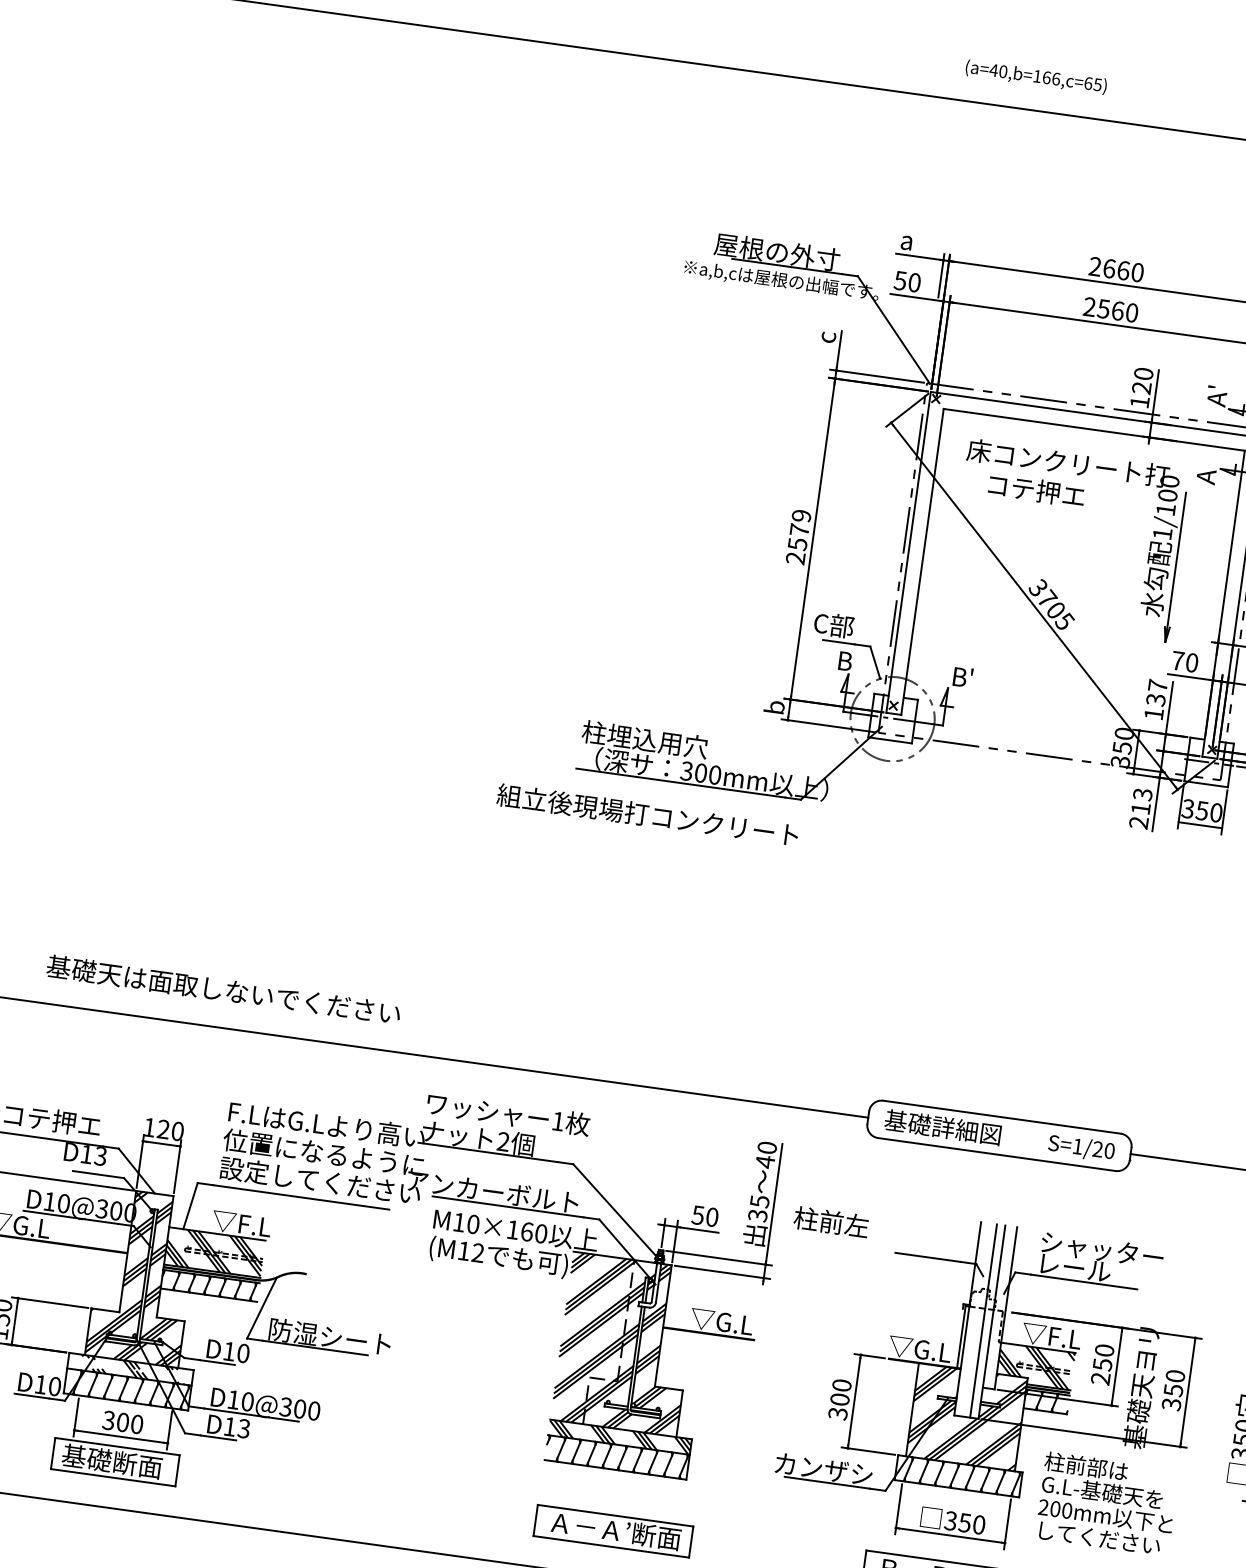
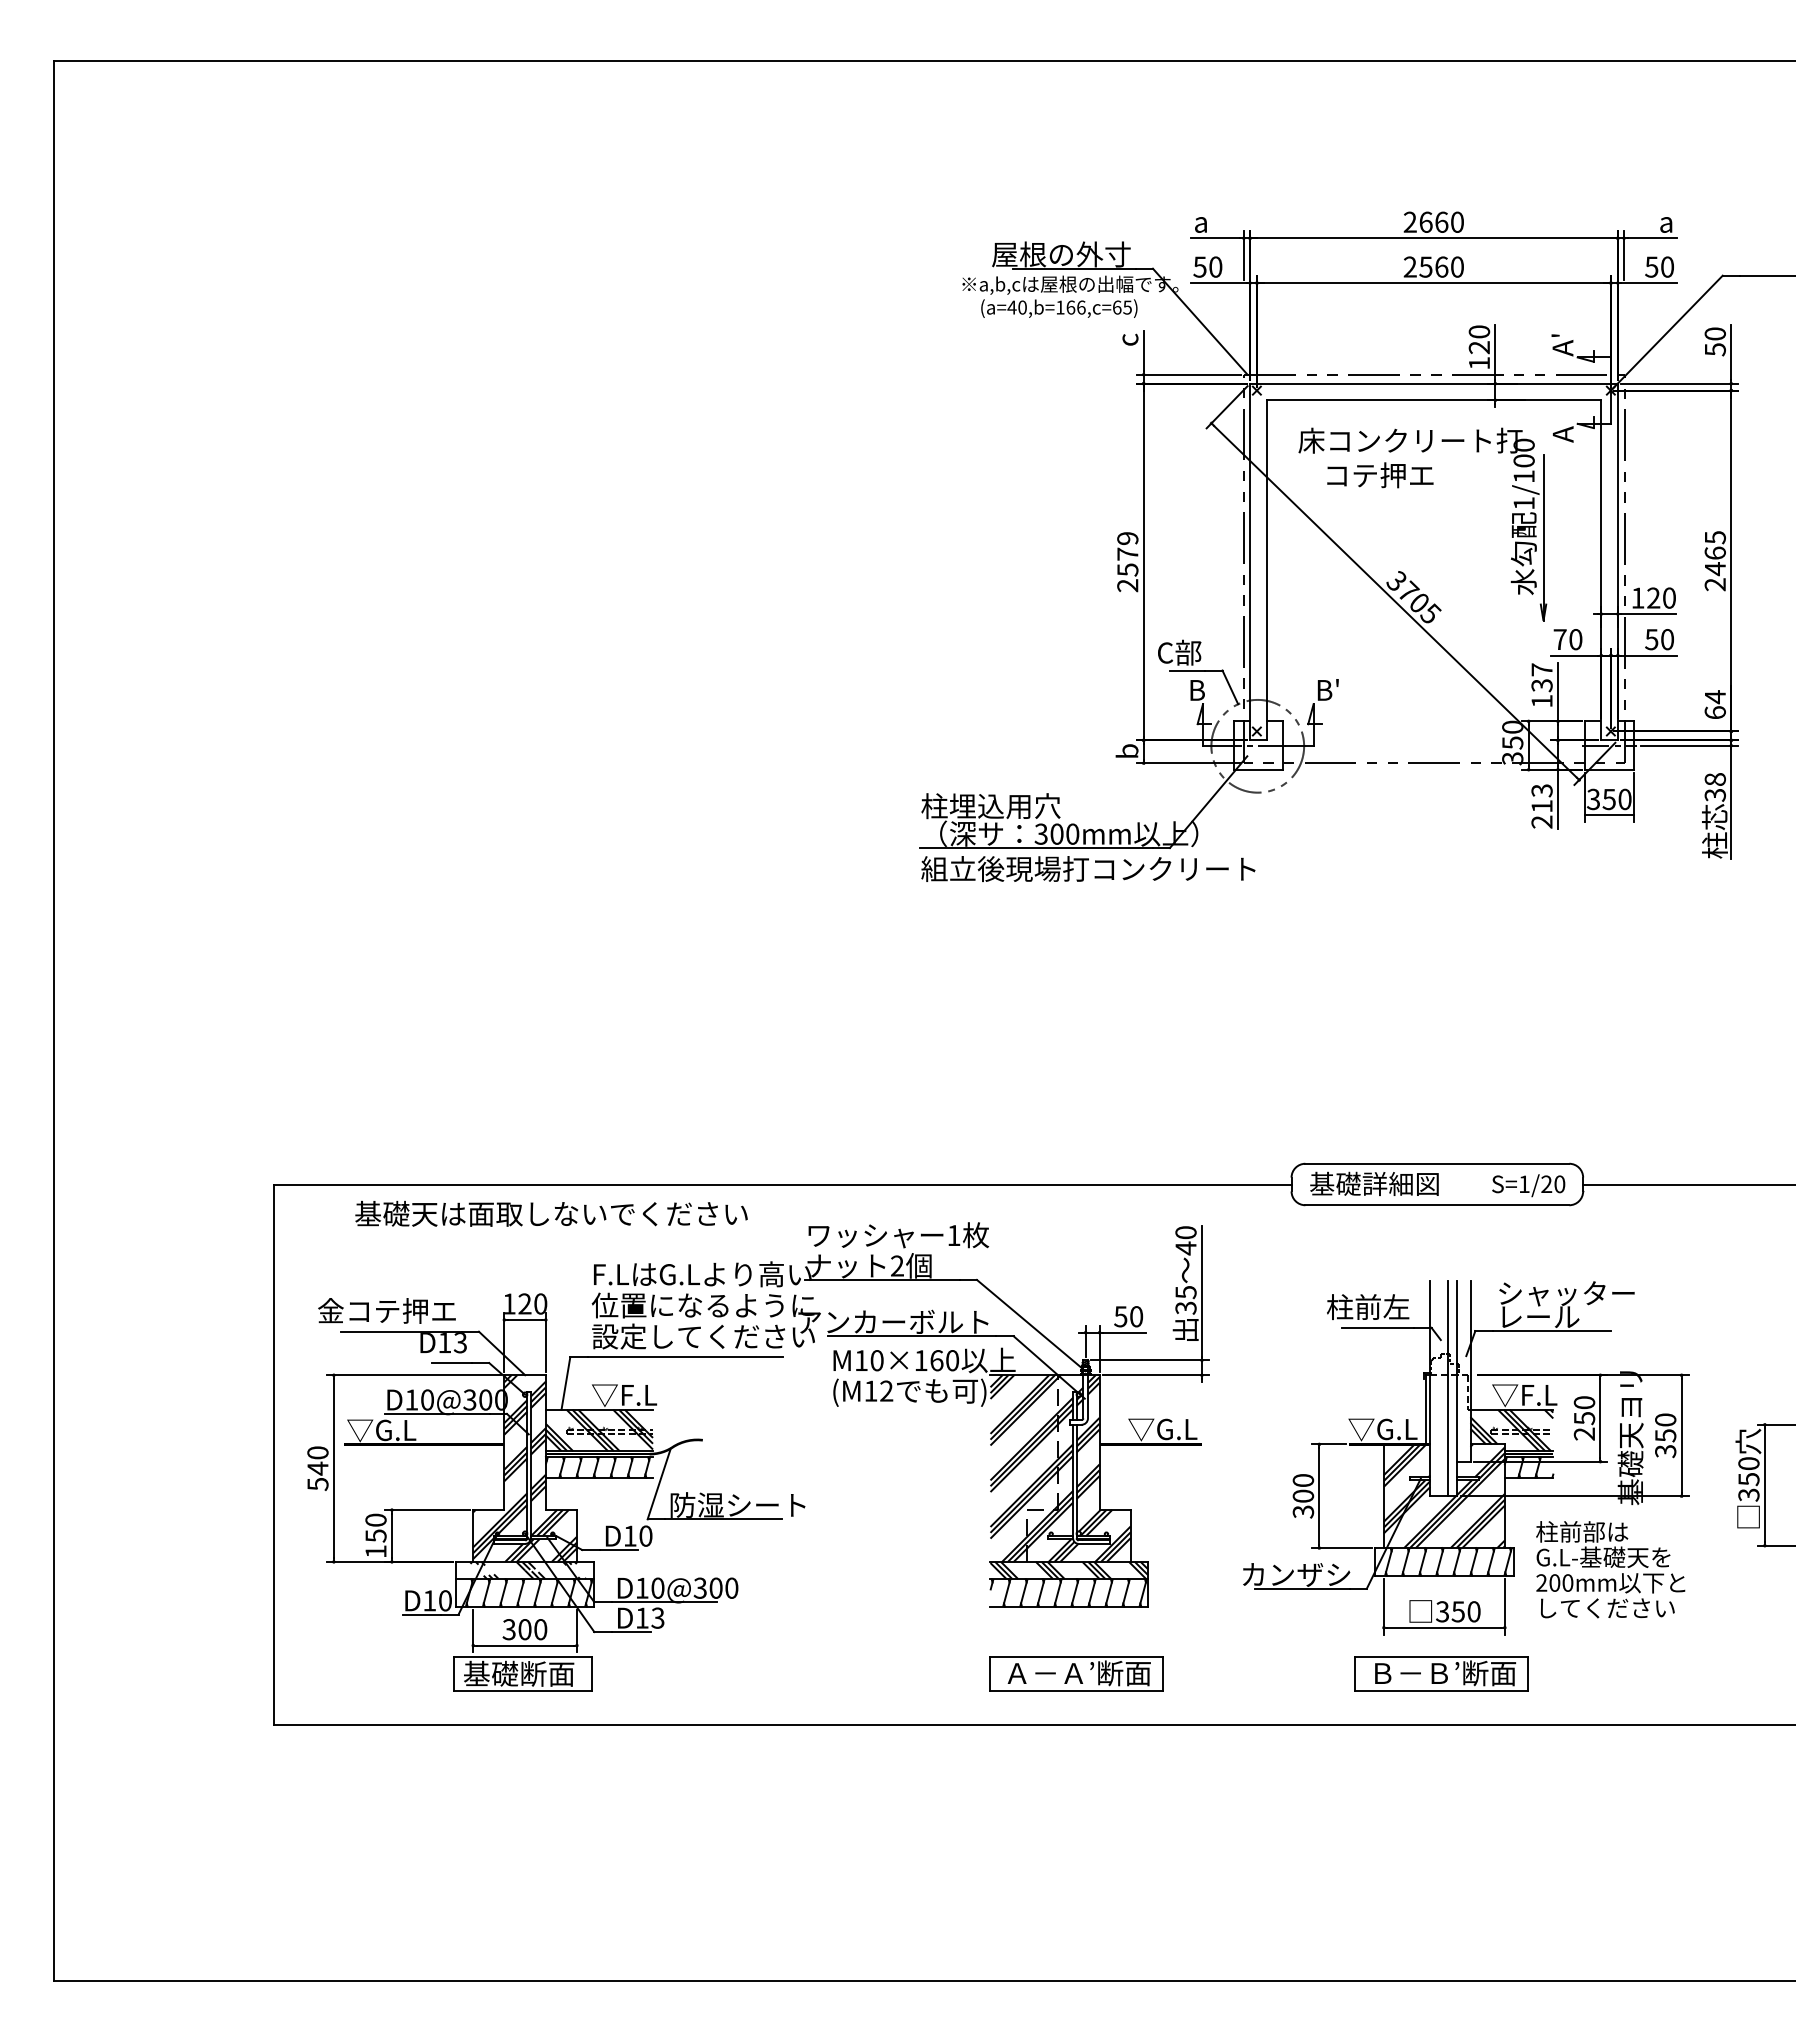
text: (1036, 77) -> (1059, 308), moved
text: (647, 814) -> (1088, 868), moved
text: (223, 989) -> (551, 1213), moved
text: (831, 1221) -> (1368, 1306), moved

